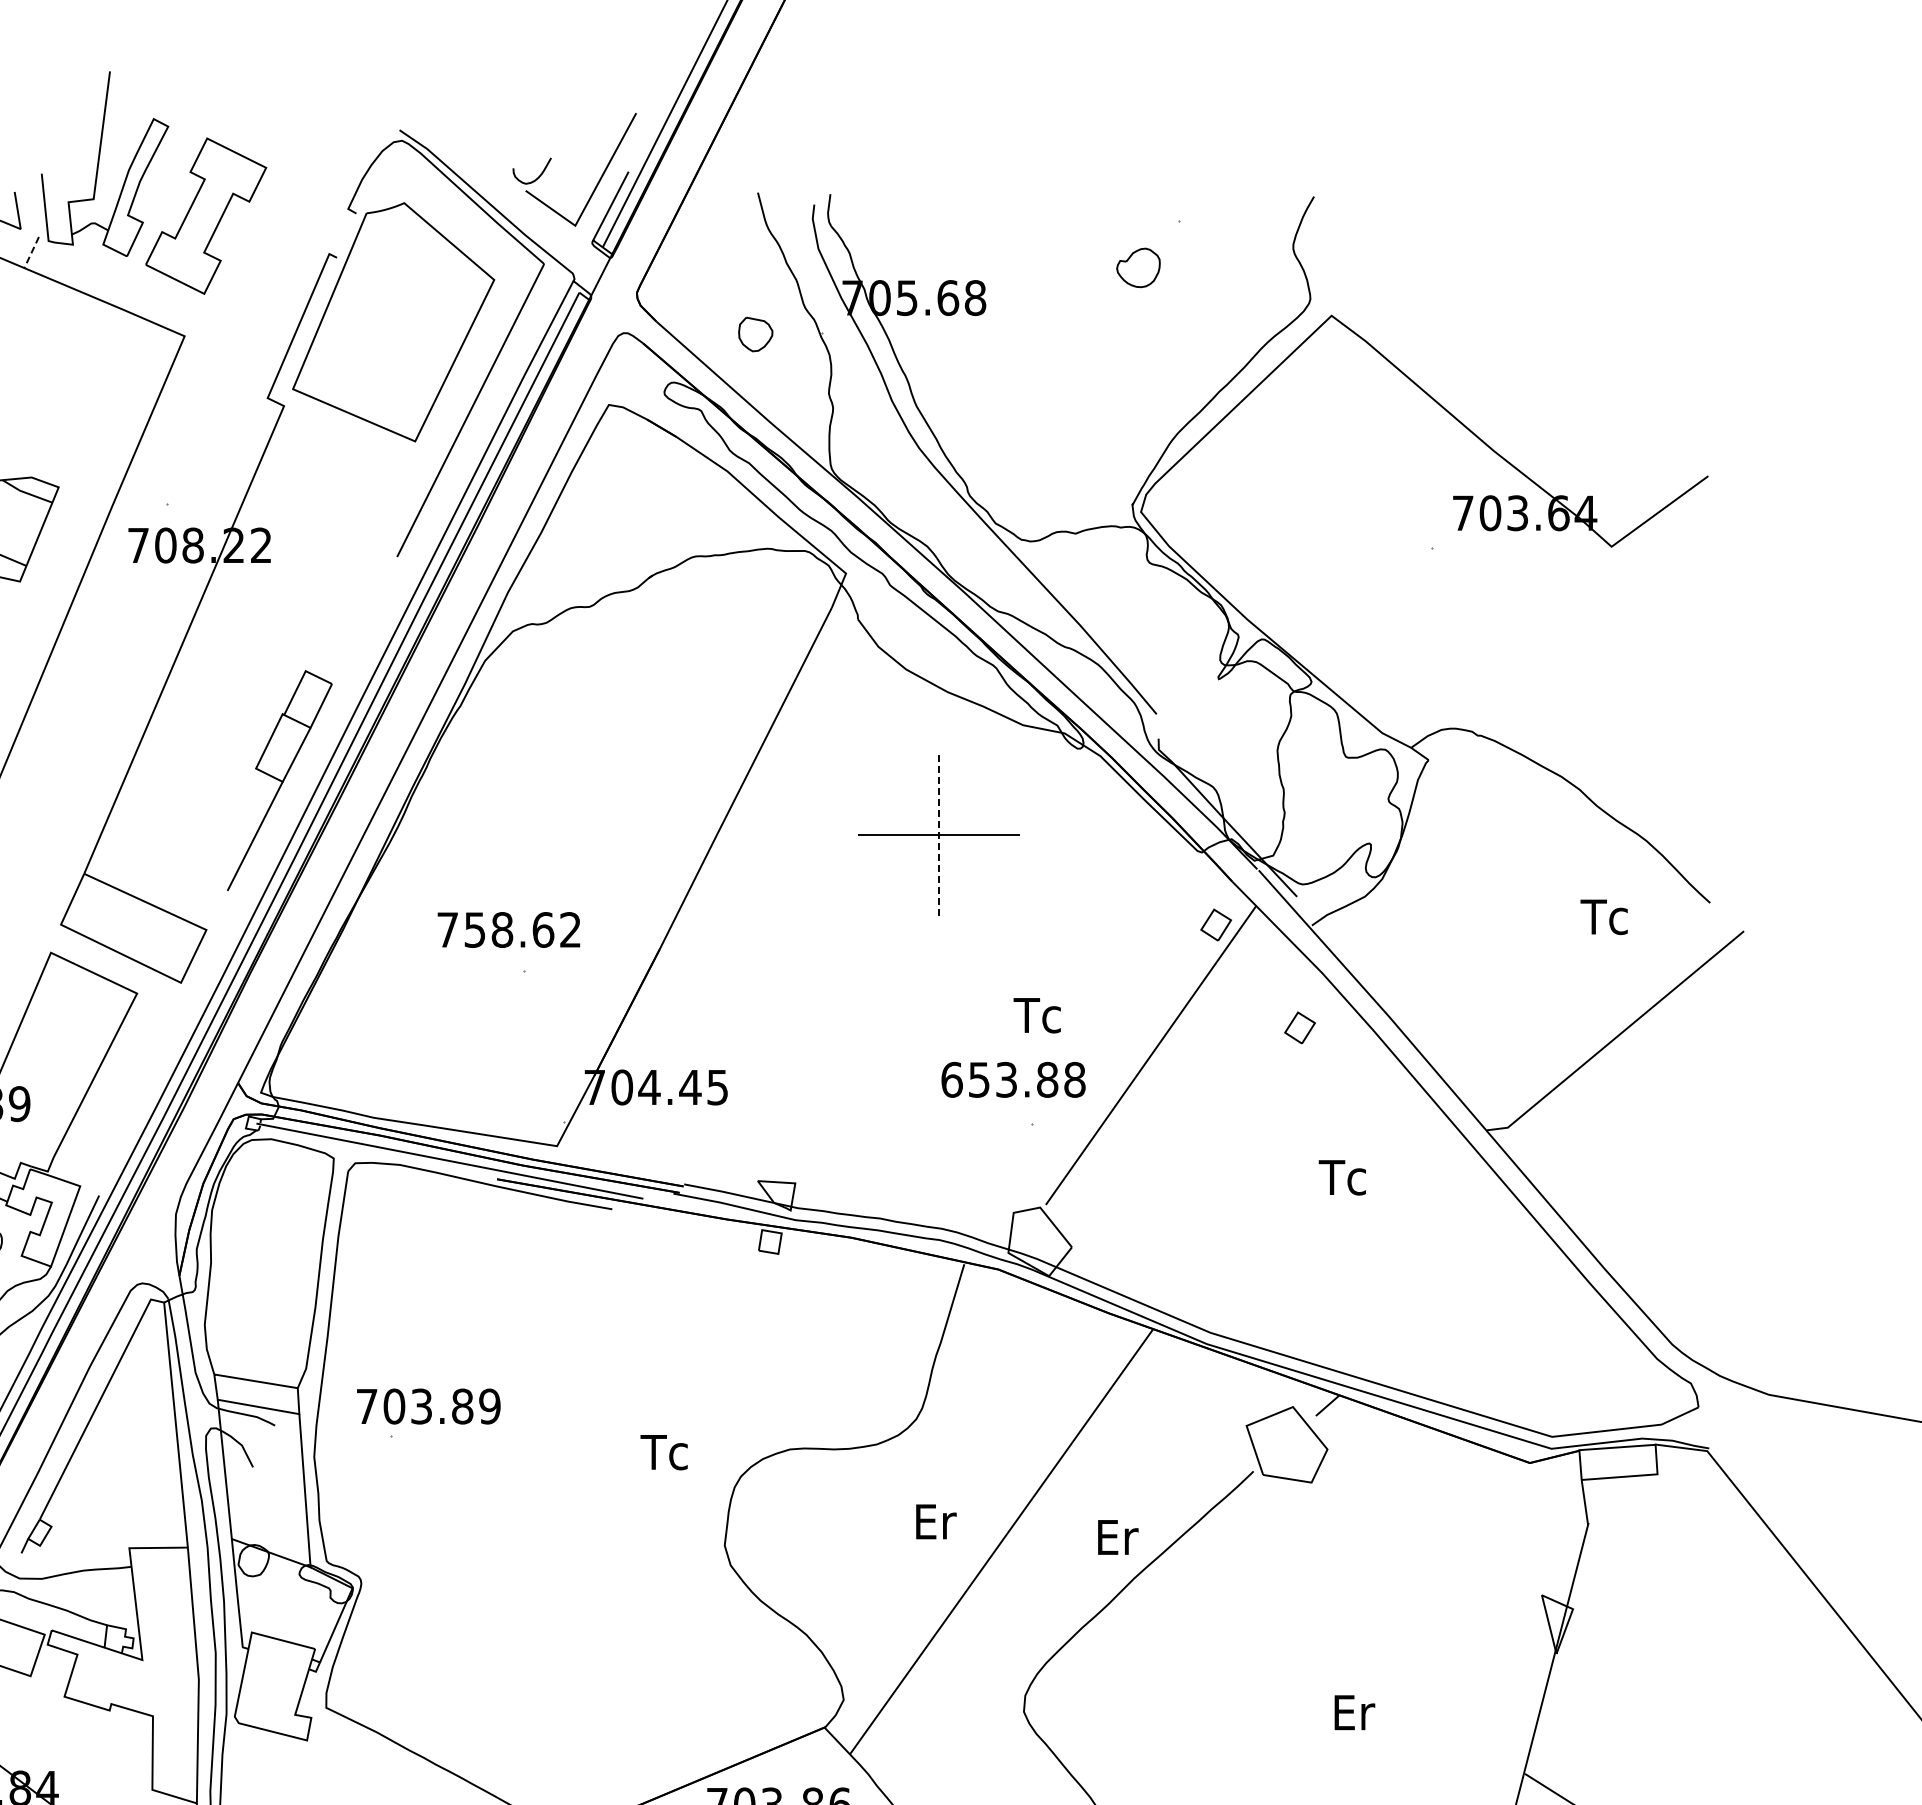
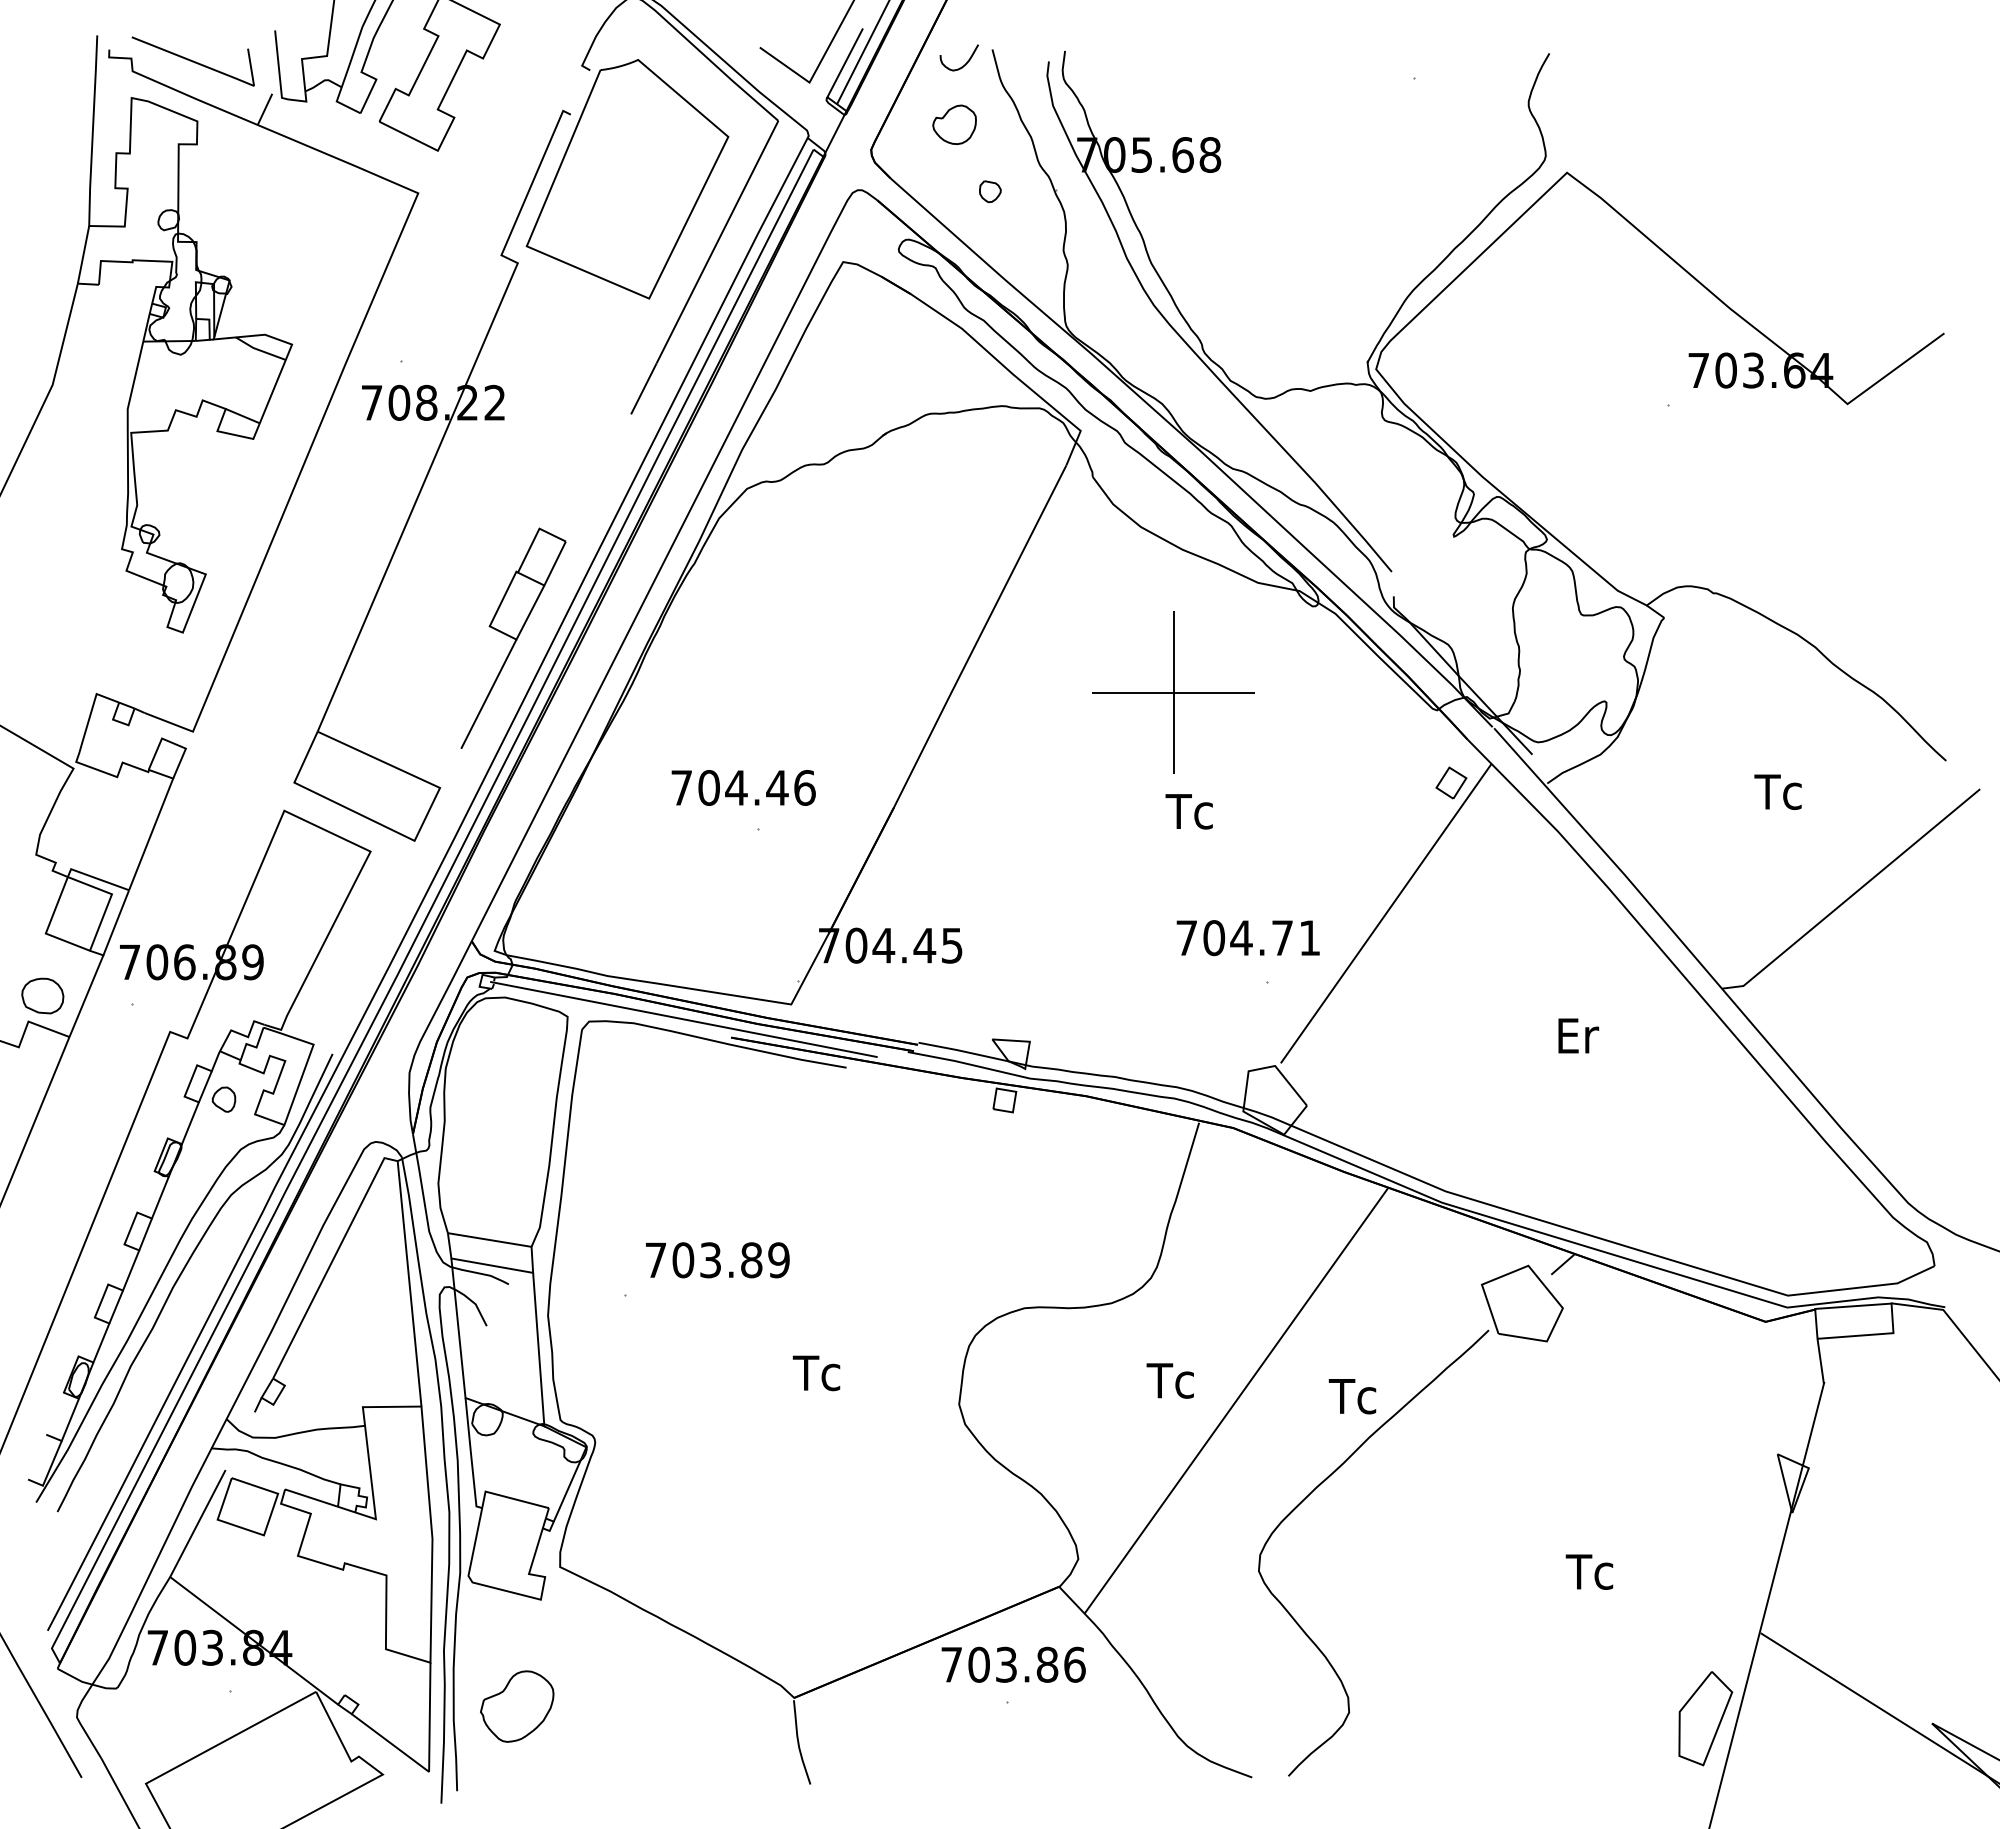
curve: (535, 178) -> (962, 65), moved
line: (31, 252) -> (264, 109), dashed -> solid
part: (1138, 267) -> (954, 124), moved
part: (755, 334) -> (990, 191), size x0.62
line: (938, 834) -> (1173, 692), dashed -> solid
text: (1603, 916) -> (1777, 791), moved
text: (522, 929) -> (756, 787), 758.62 -> 704.46
text: (1036, 1015) -> (1188, 811), moved
part: (1300, 1027) -> (1535, 885), removed
text: (1013, 1080) -> (1248, 938), 653.88 -> 704.71
text: (1342, 1177) -> (1577, 1035), Tc -> Er
text: (428, 1406) -> (717, 1260), moved
text: (664, 1452) -> (816, 1373), moved
text: (934, 1521) -> (1169, 1380), Er -> Tc
text: (1117, 1537) -> (1352, 1396), Er -> Tc
text: (1354, 1712) -> (1589, 1571), Er -> Tc

